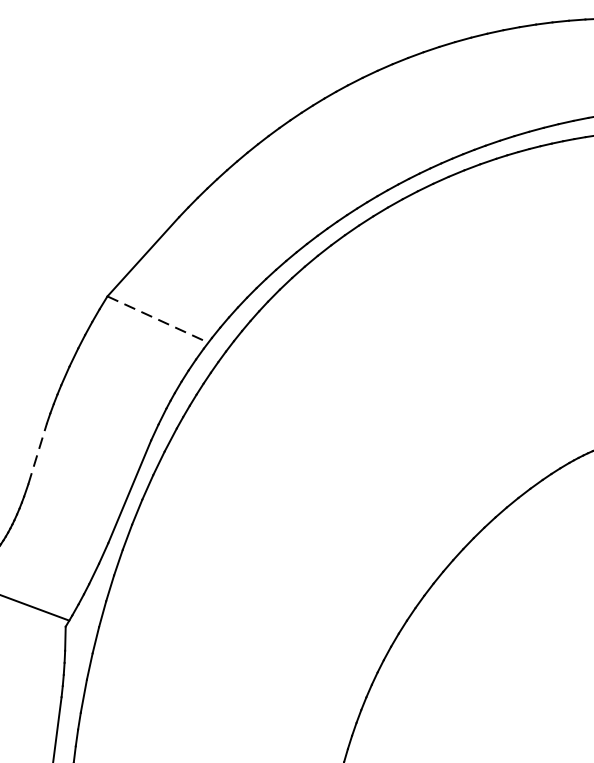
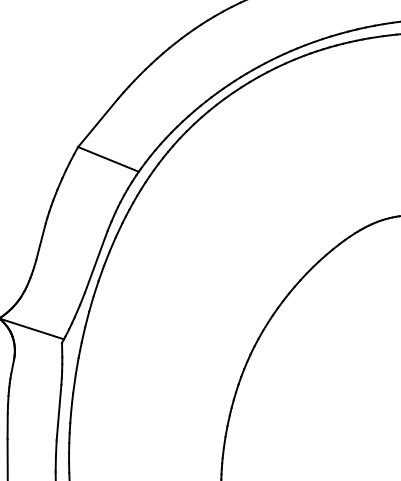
line: (157, 319) -> (108, 159), dashed -> solid
line: (38, 453) -> (41, 241), dashed -> solid

